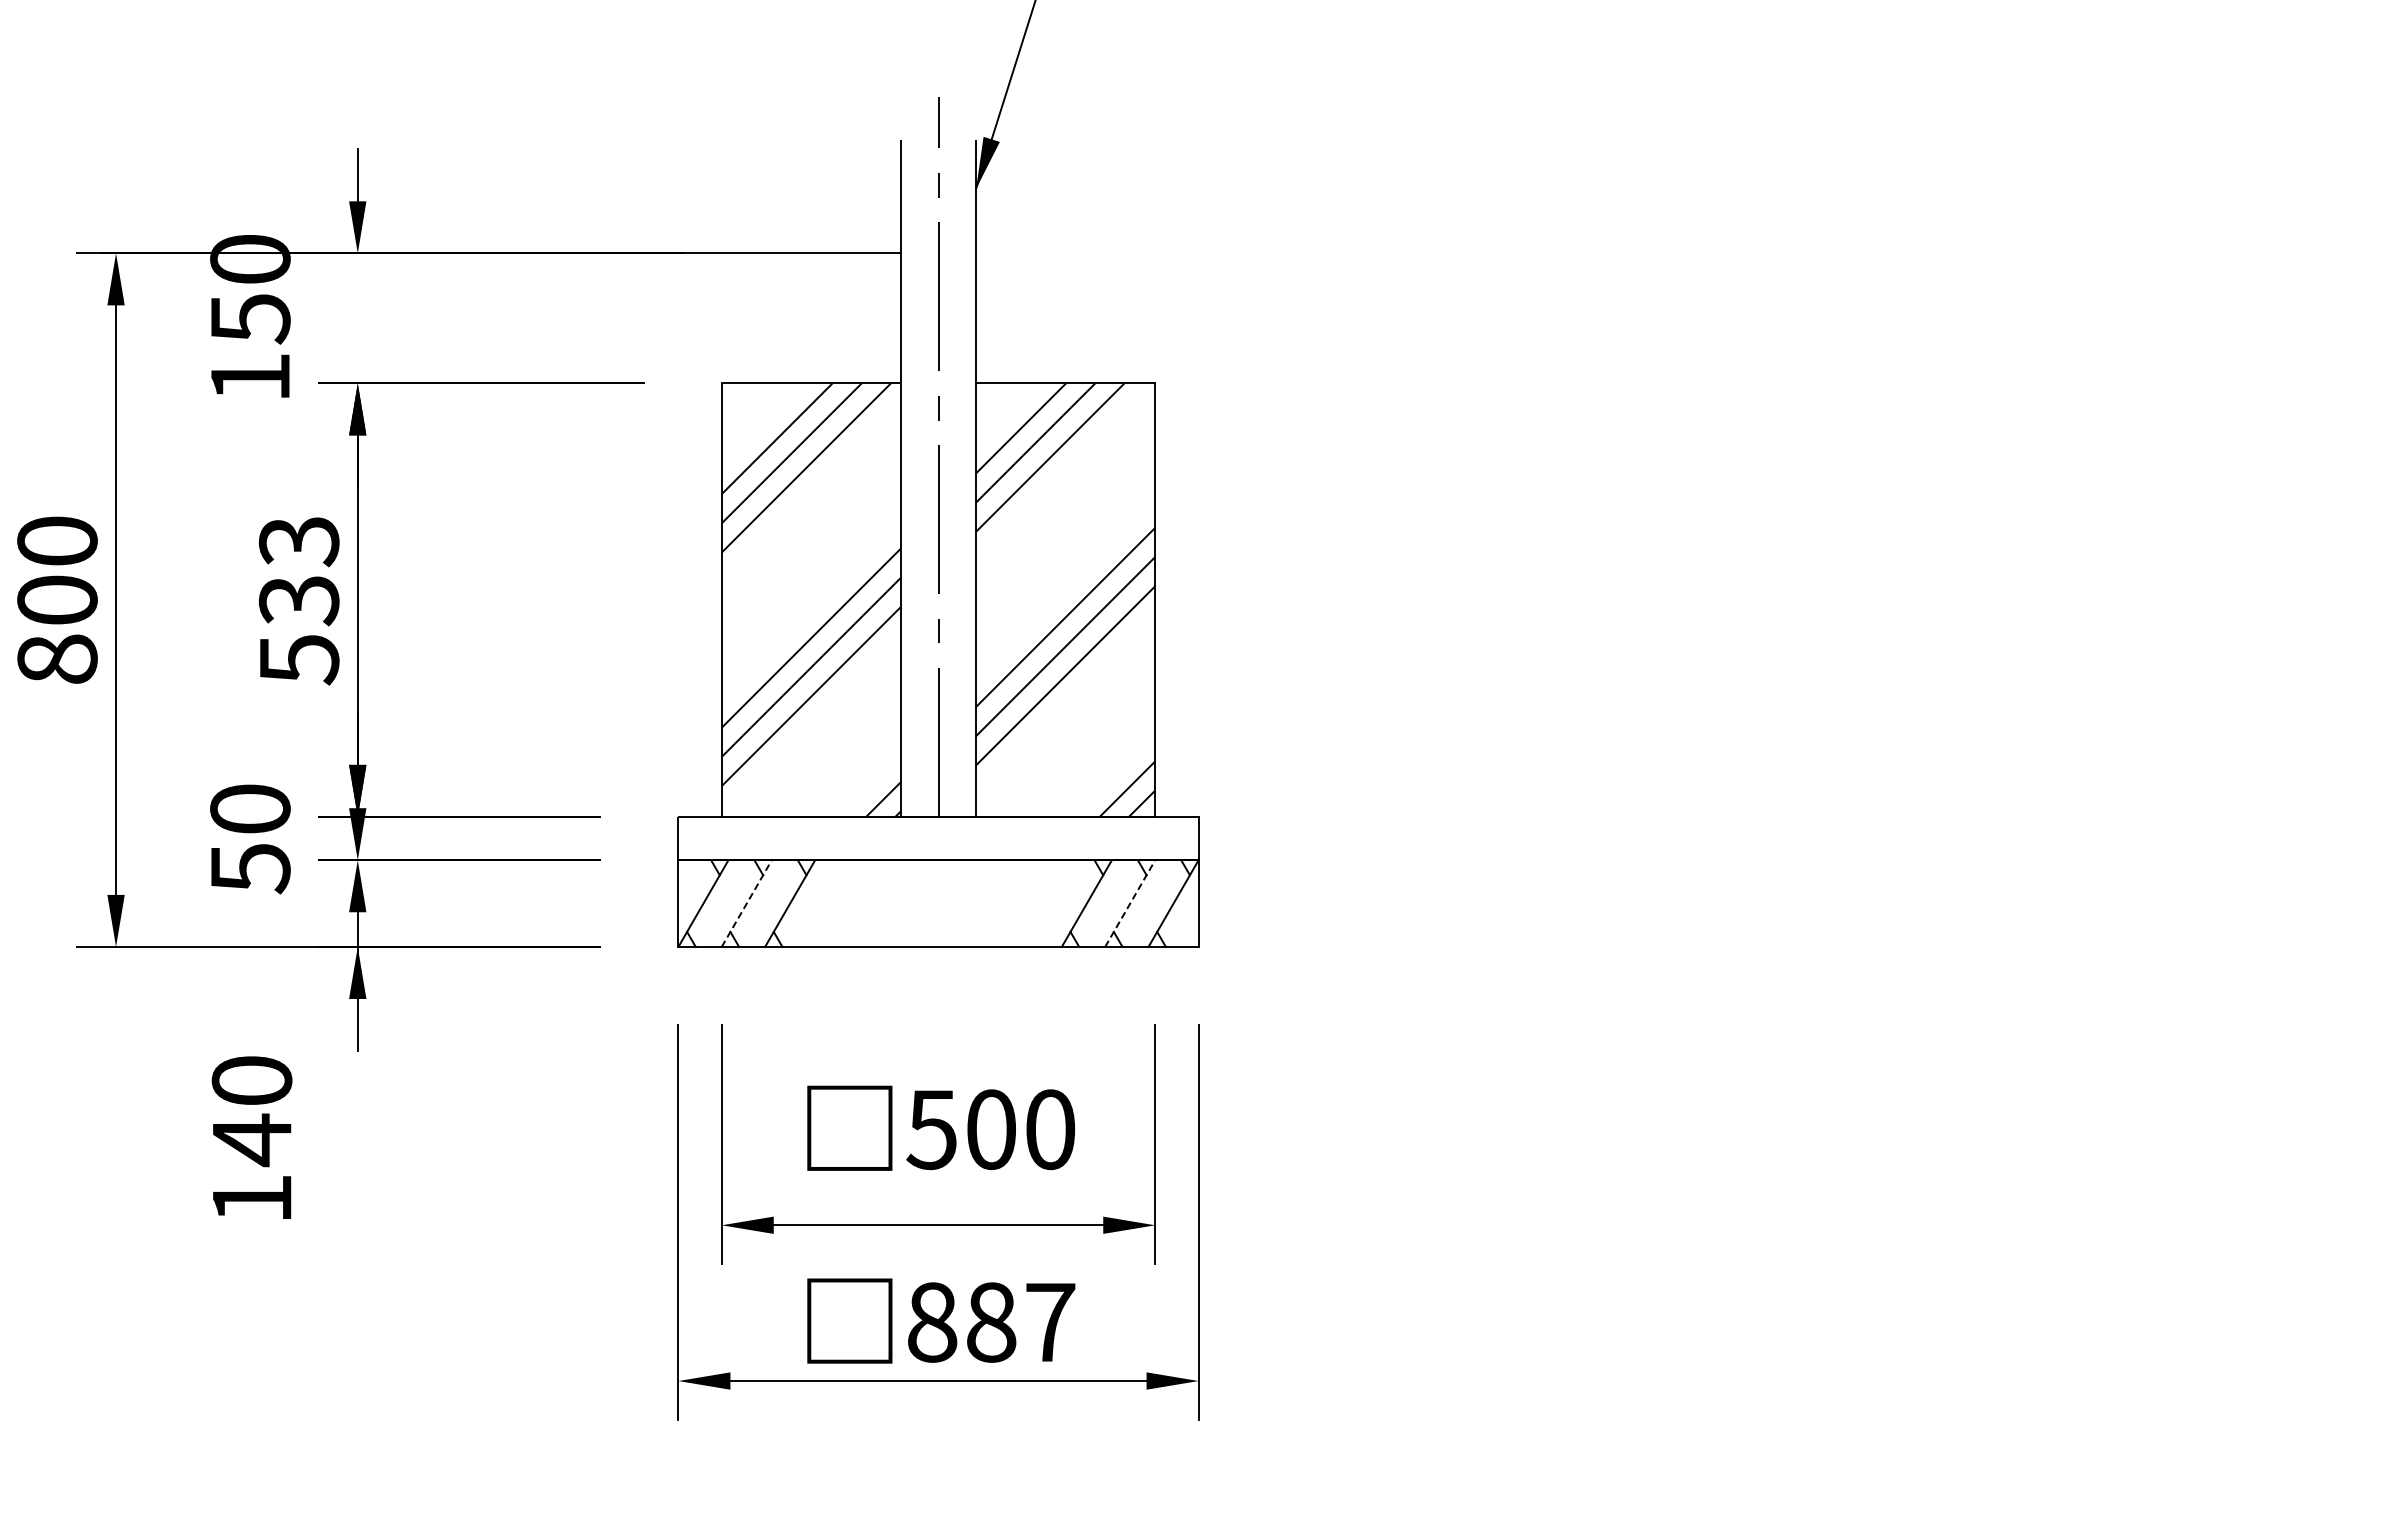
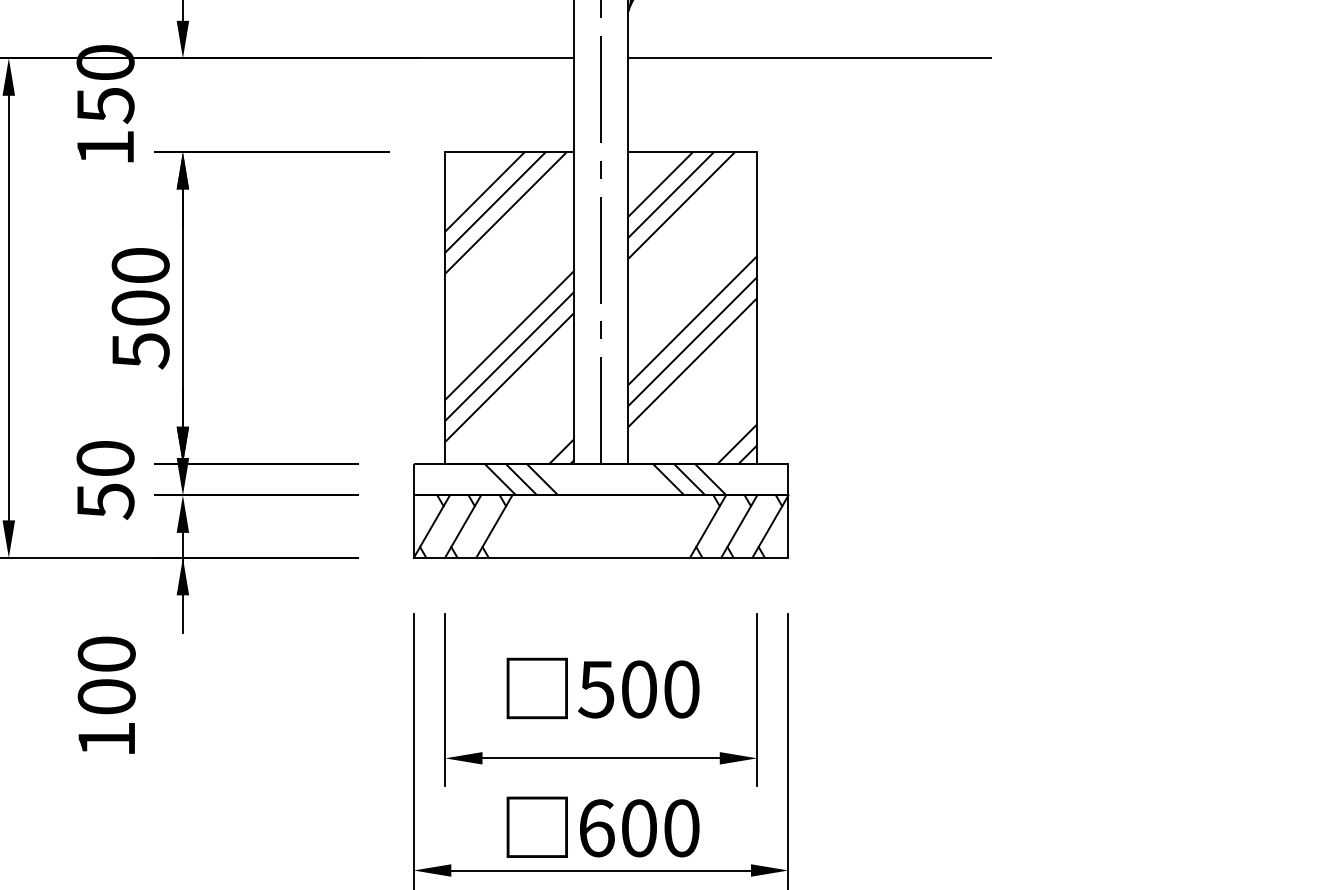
line: (1227, 253) -> (809, 58), added
text: (299, 571) -> (140, 287), 533 -> 500
hatch: (944, 838) -> (605, 479), added
line: (747, 903) -> (463, 526), dashed -> solid
line: (1130, 903) -> (739, 526), dashed -> solid
text: (251, 1140) -> (106, 697), 140 -> 100
text: (991, 1322) -> (639, 828), 887 -> 600

